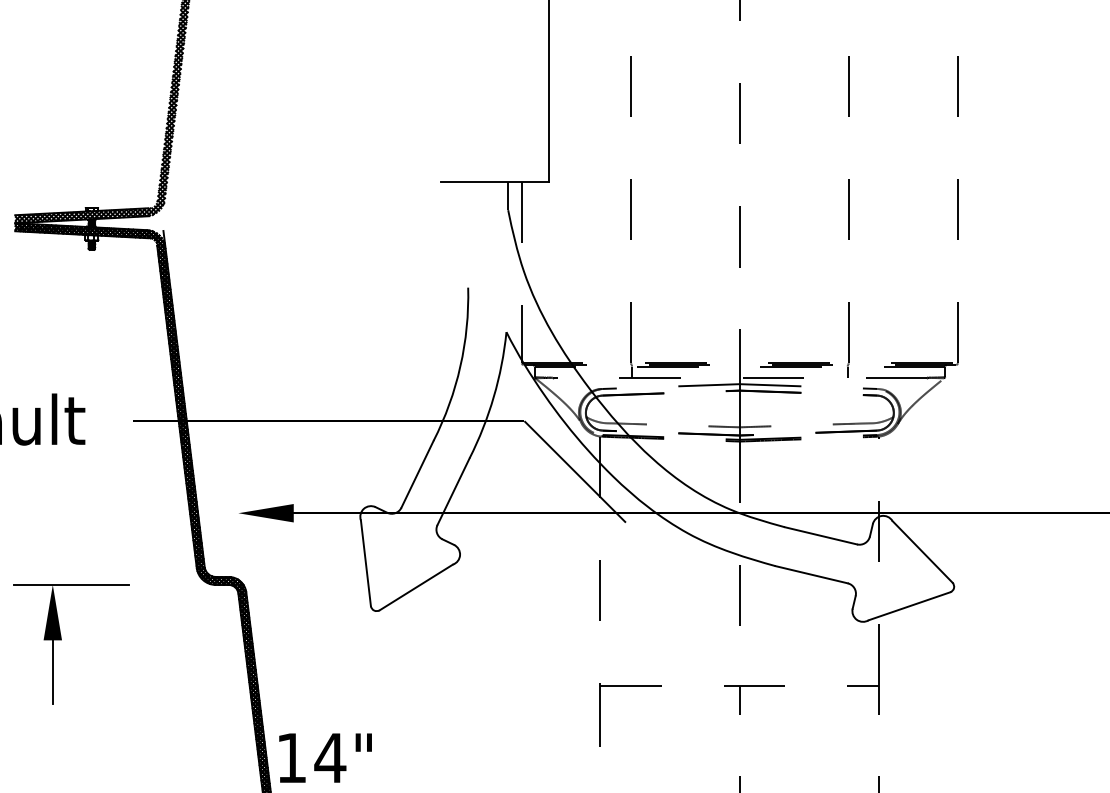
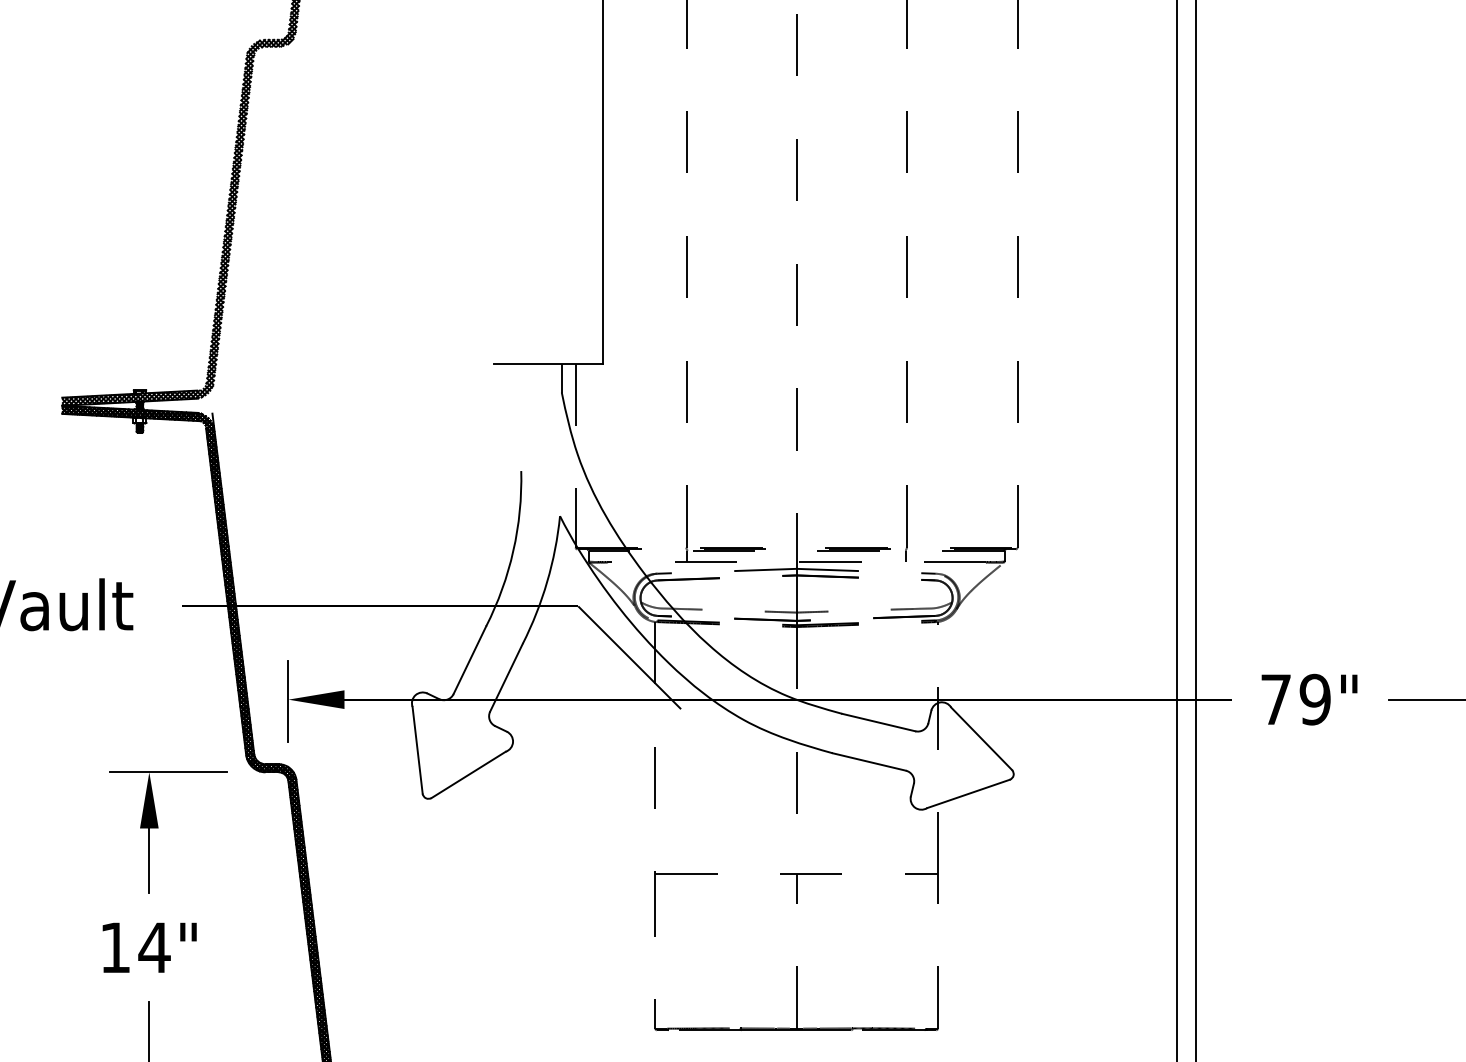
line: (238, 514) -> (288, 700), added
part: (61, 640) -> (158, 828), moved
text: (325, 757) -> (149, 947), moved

